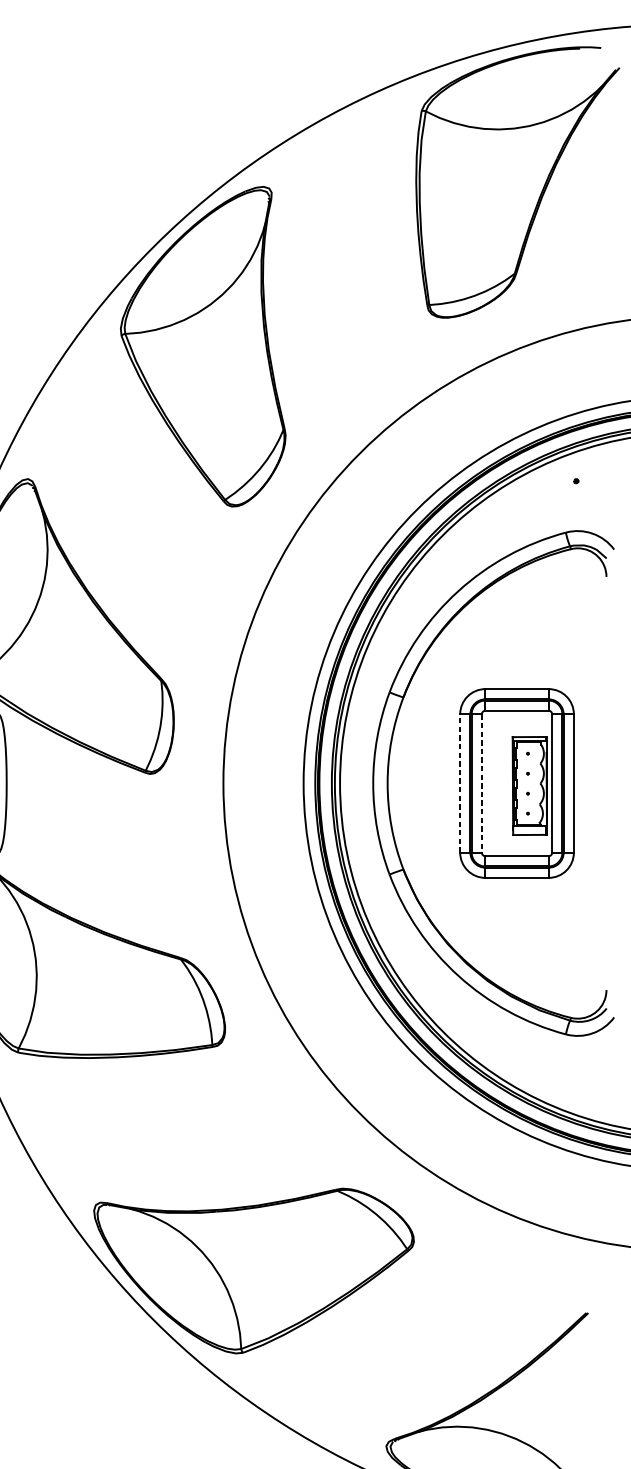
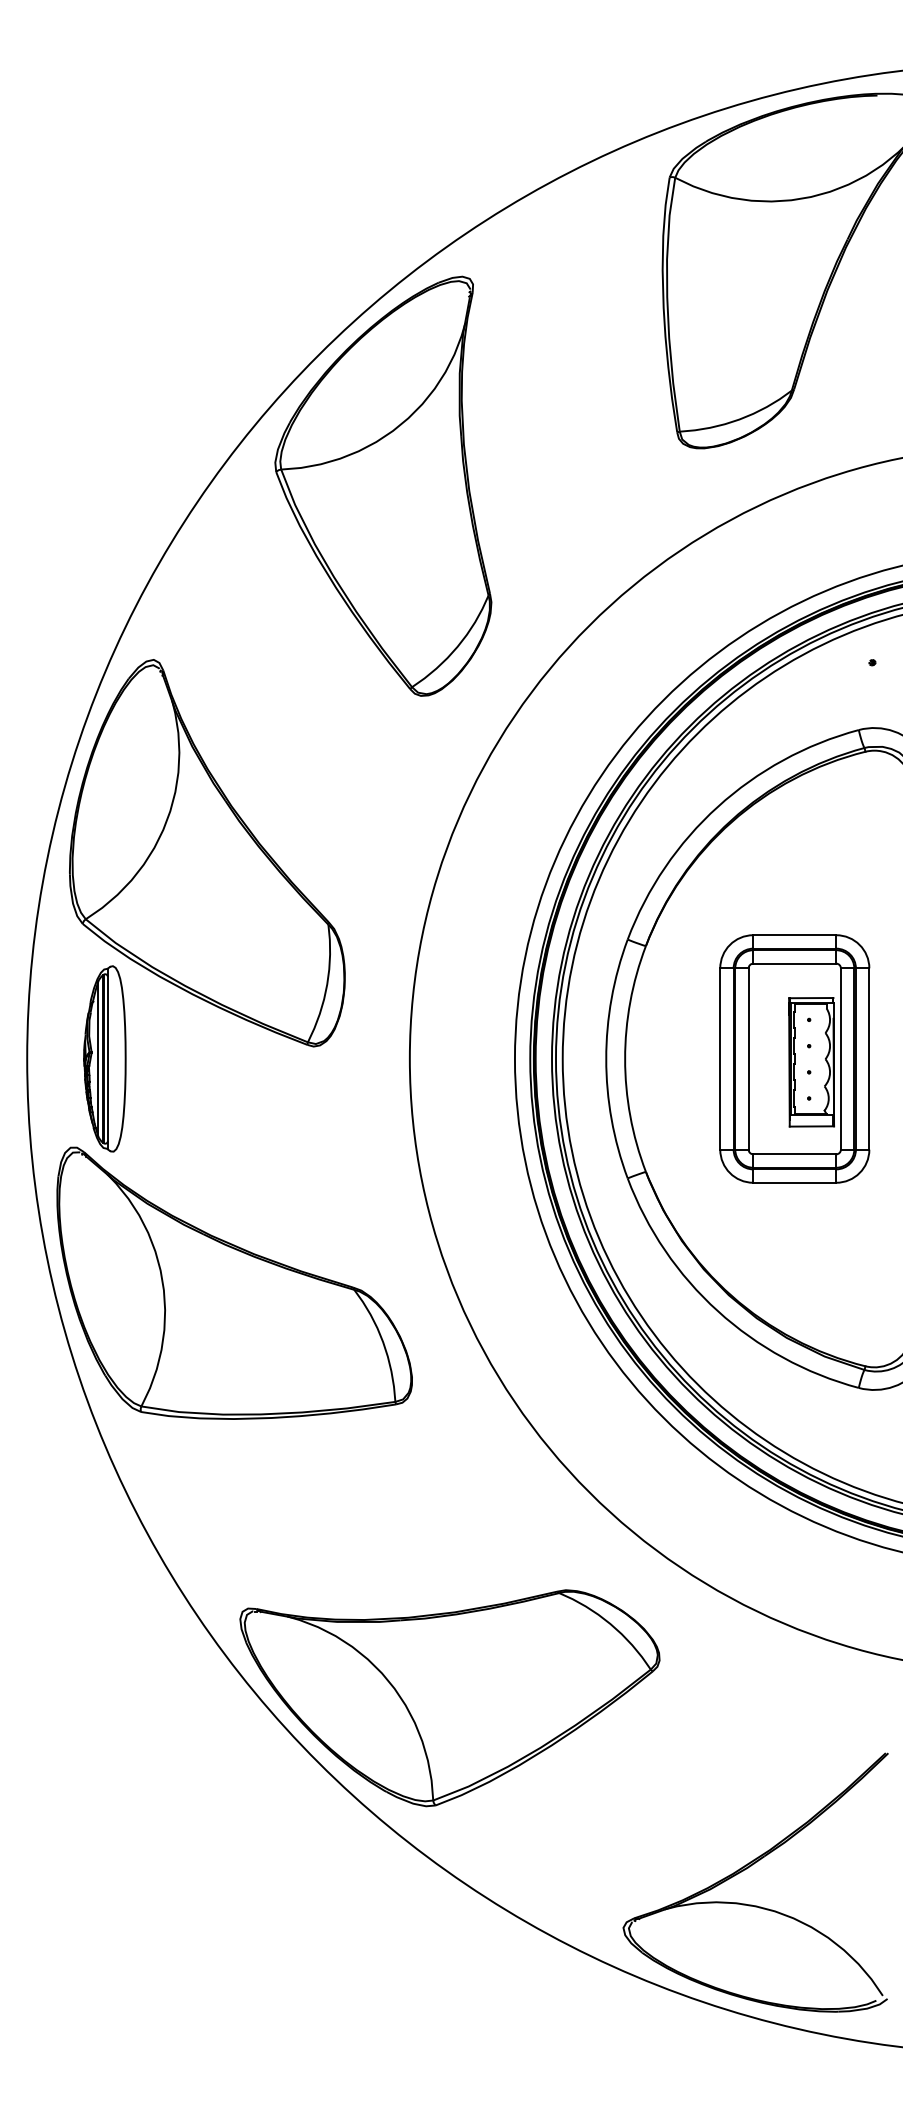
line: (460, 783) -> (720, 1059), dashed -> solid
line: (481, 783) -> (748, 1059), dashed -> solid

